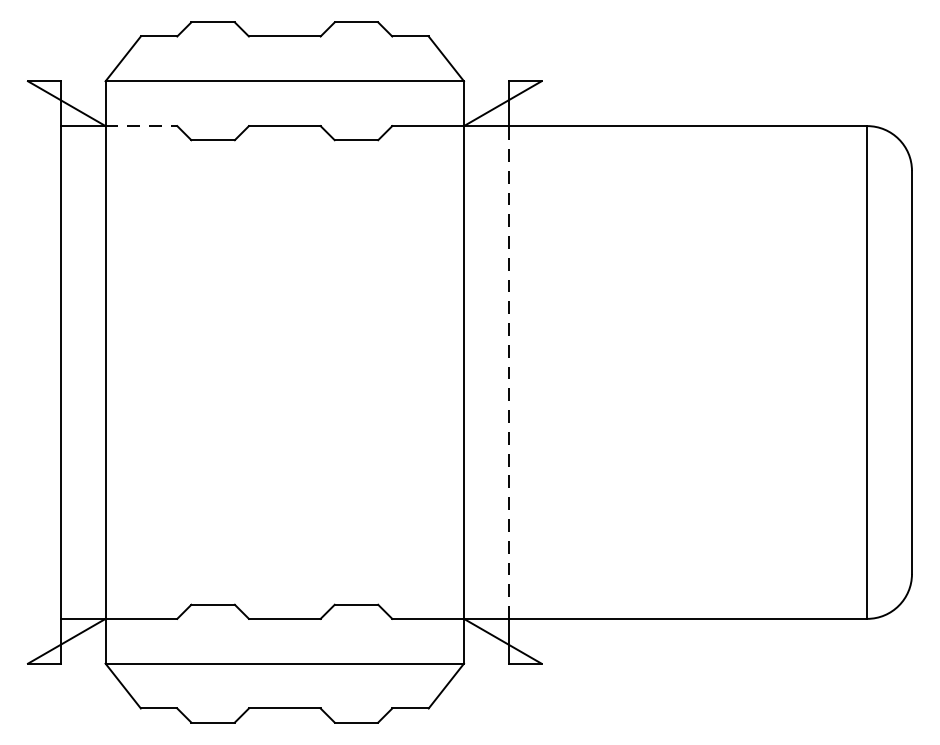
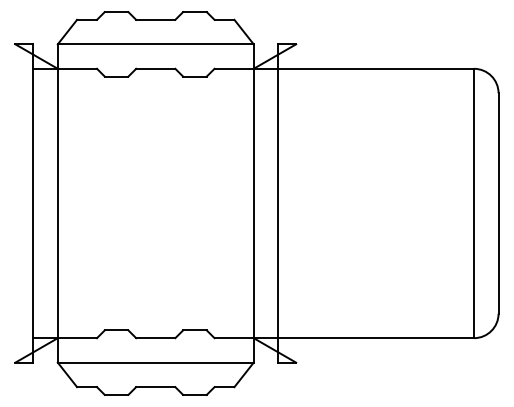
line: (141, 125) -> (77, 68), dashed -> solid
line: (509, 372) -> (278, 203), dashed -> solid

